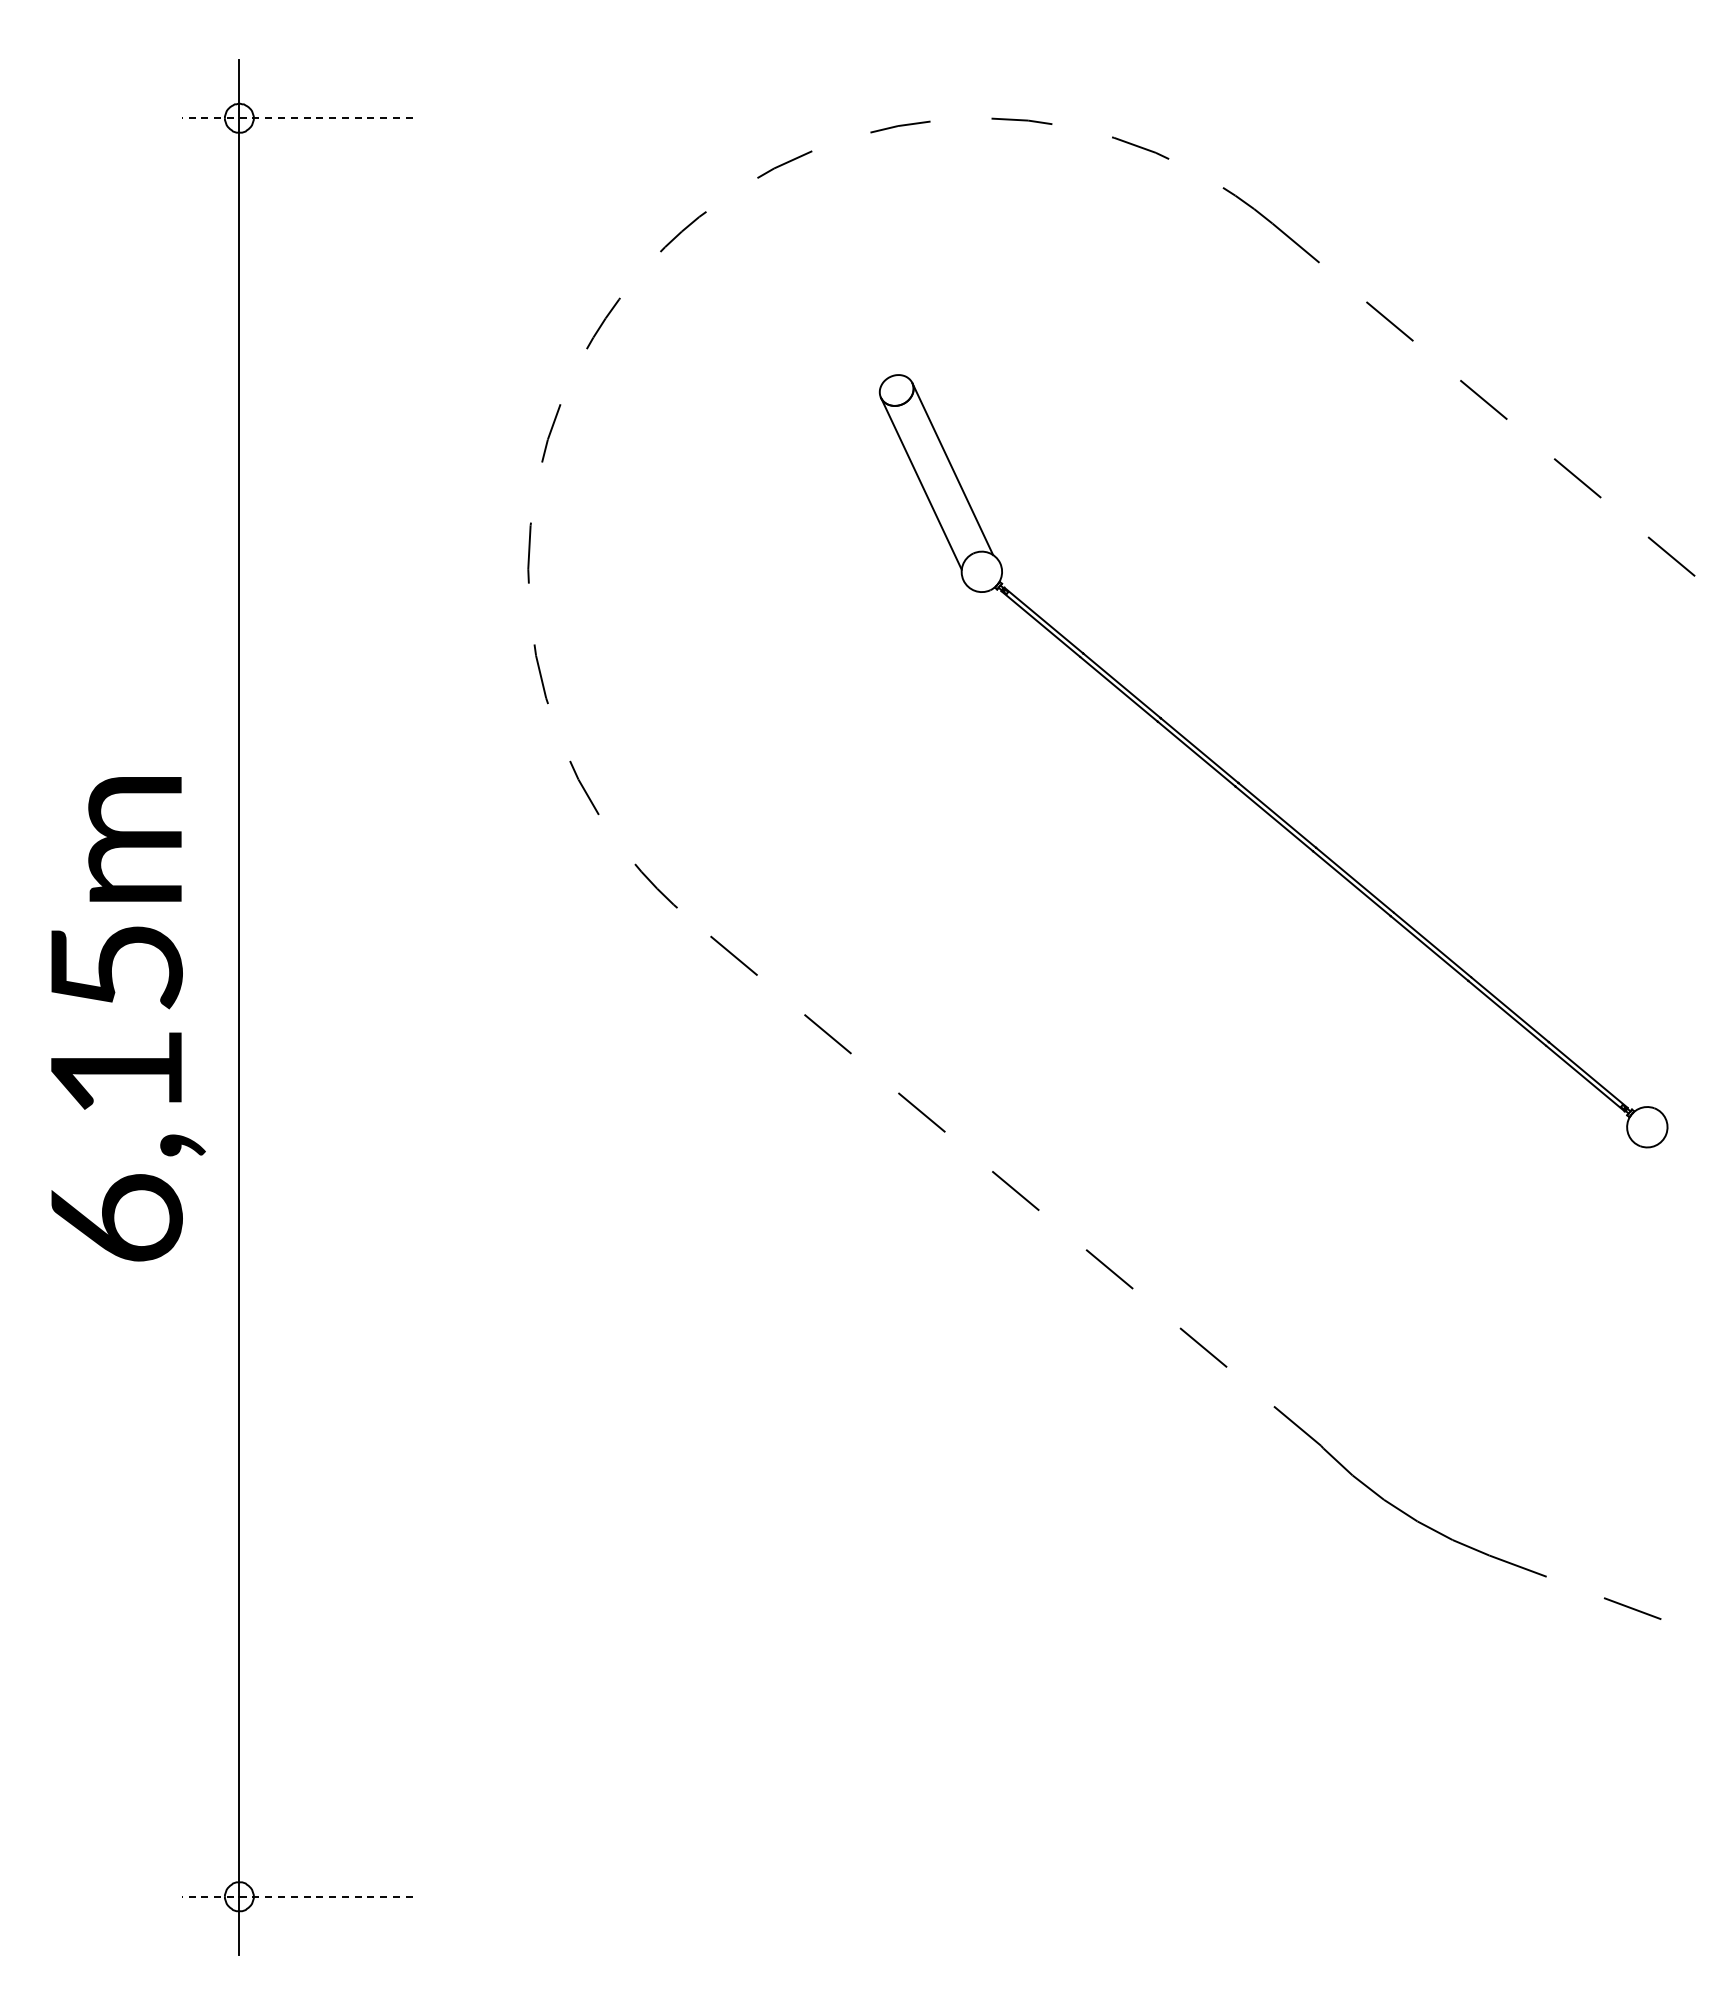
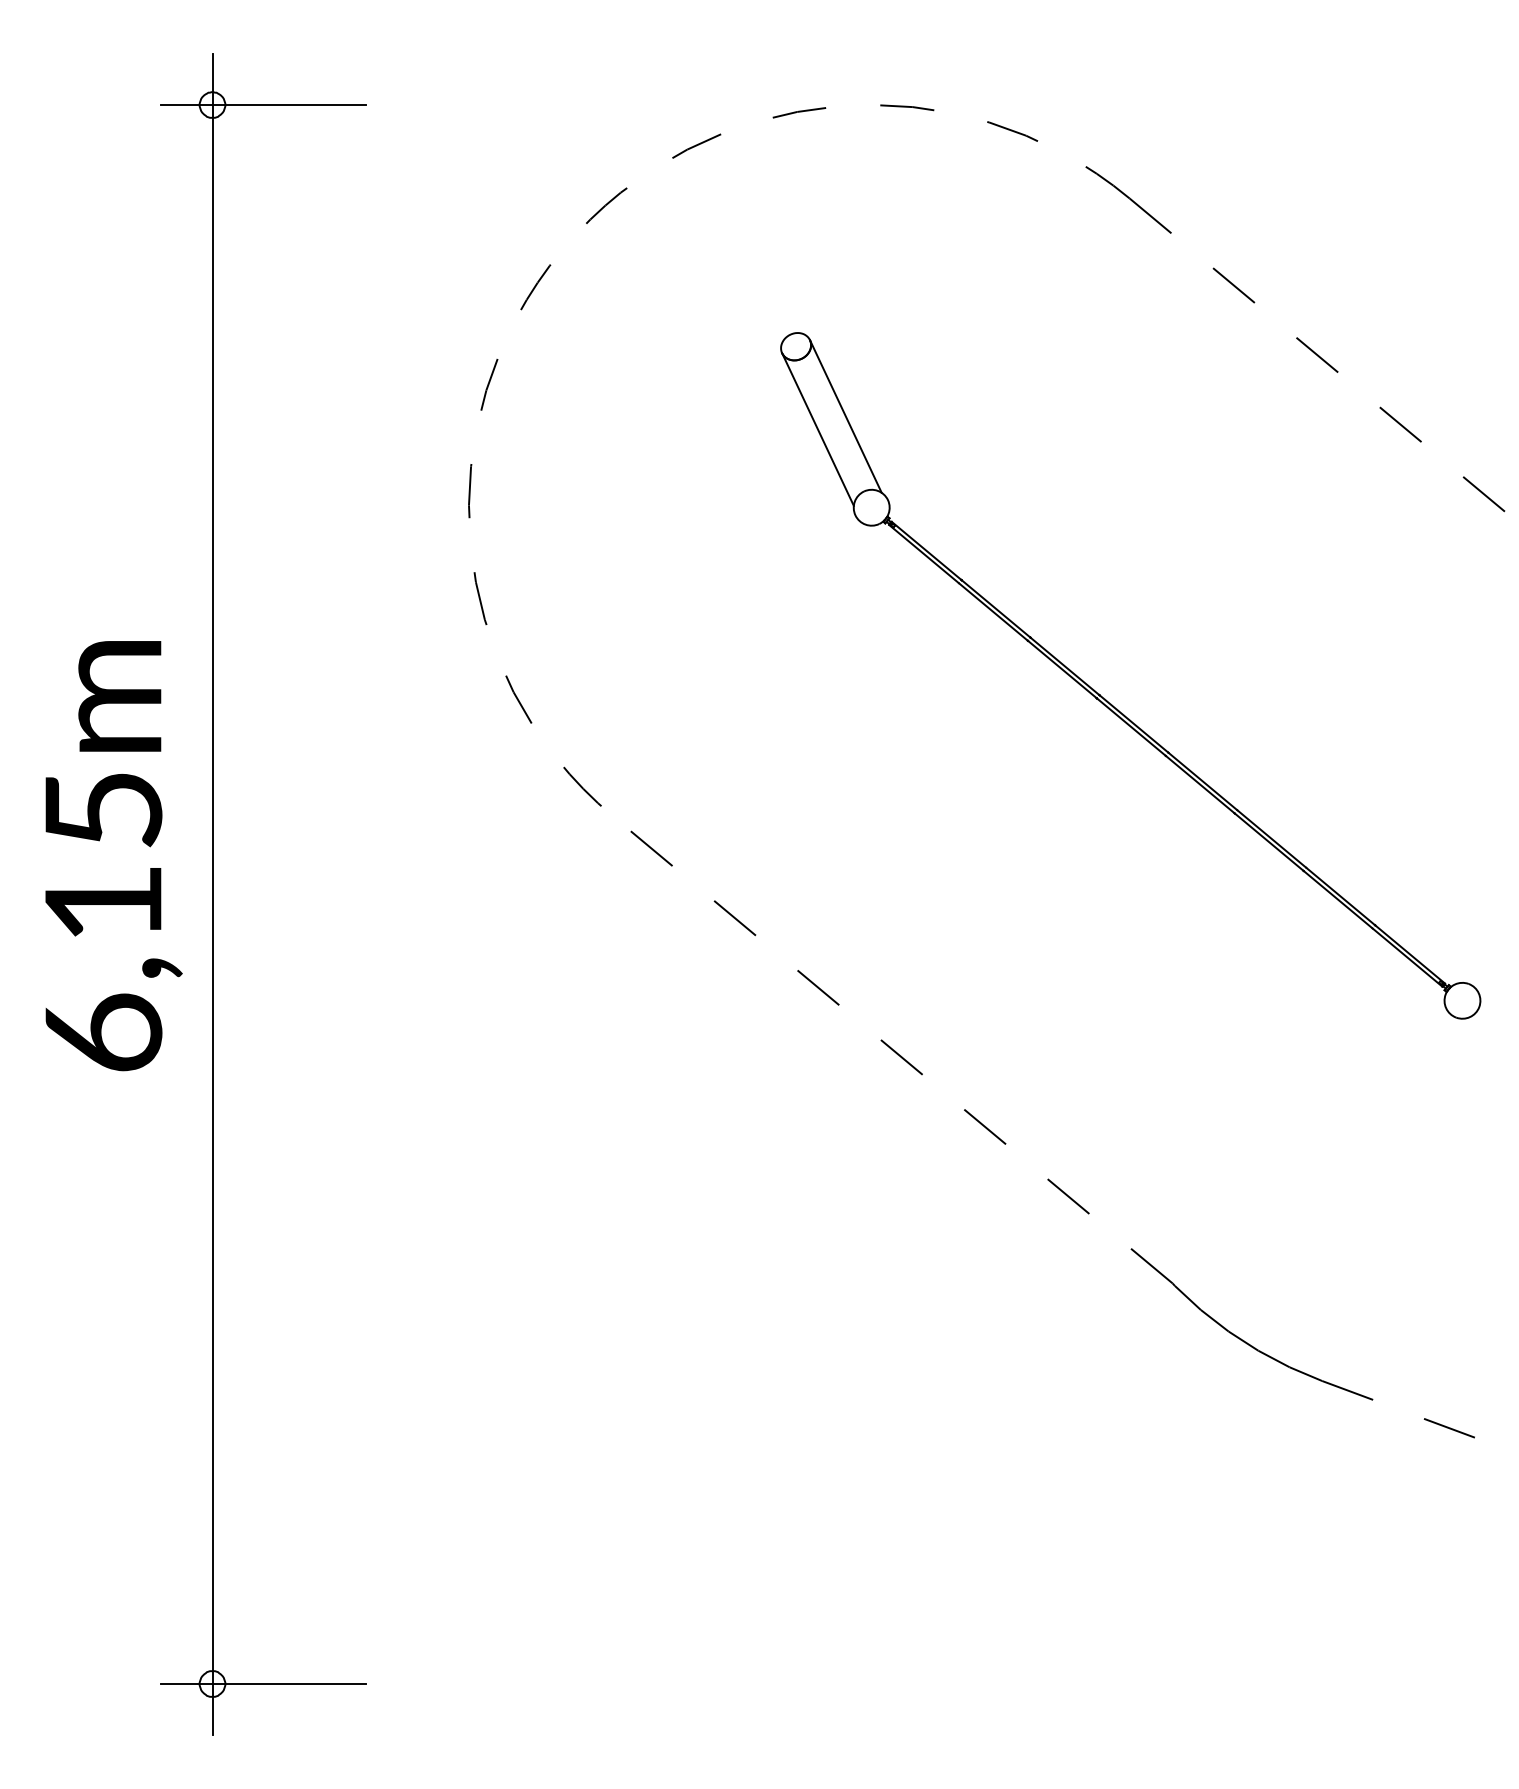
line: (297, 118) -> (264, 105), dashed -> solid
text: (128, 1019) -> (114, 856), moved
line: (297, 1896) -> (264, 1683), dashed -> solid

